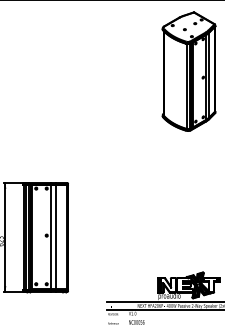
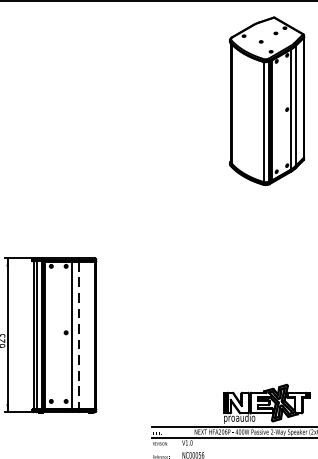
line: (55, 237) -> (78, 335), solid -> dashed

